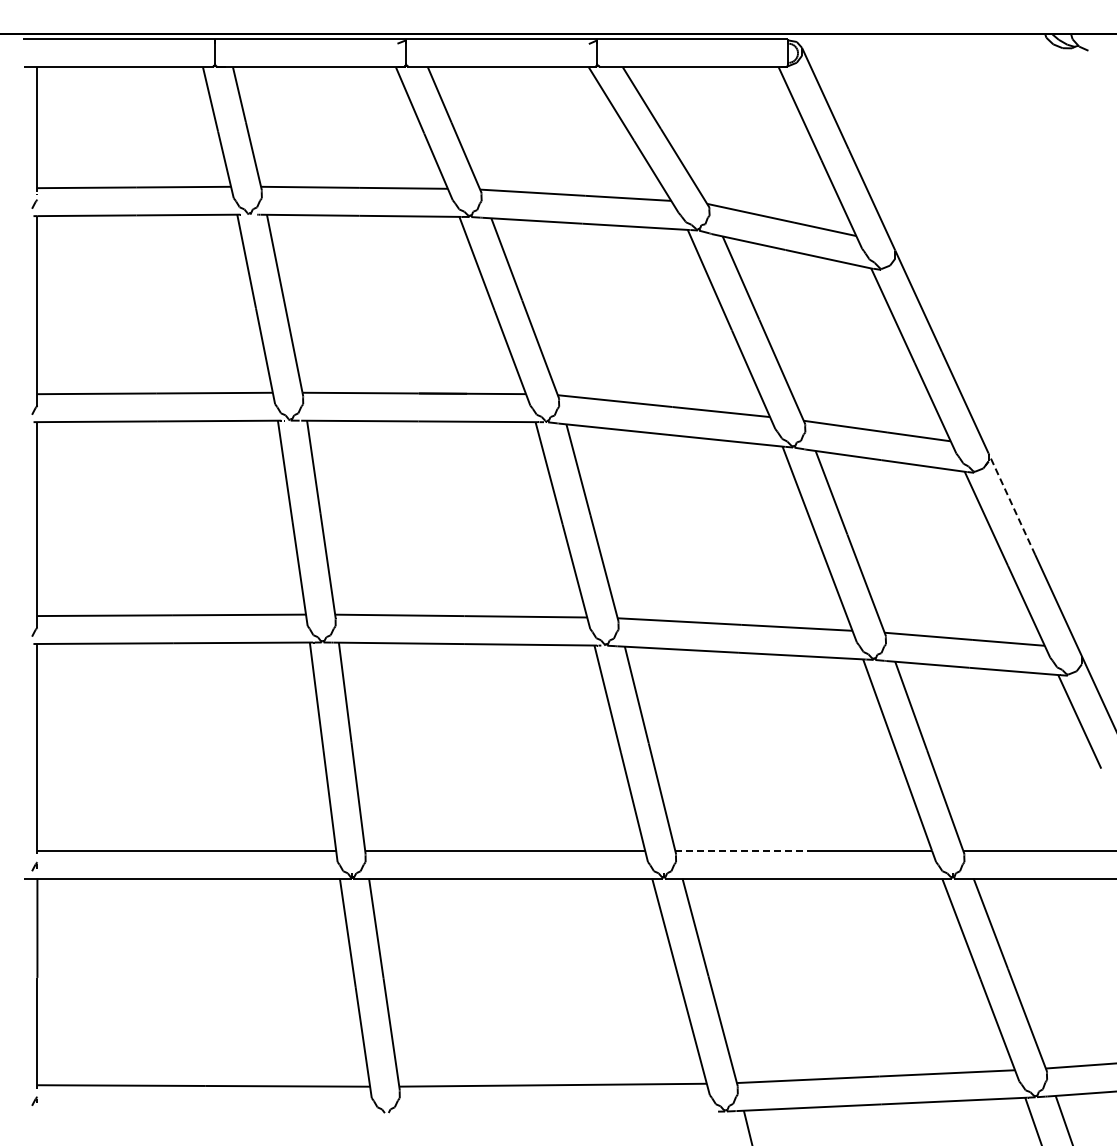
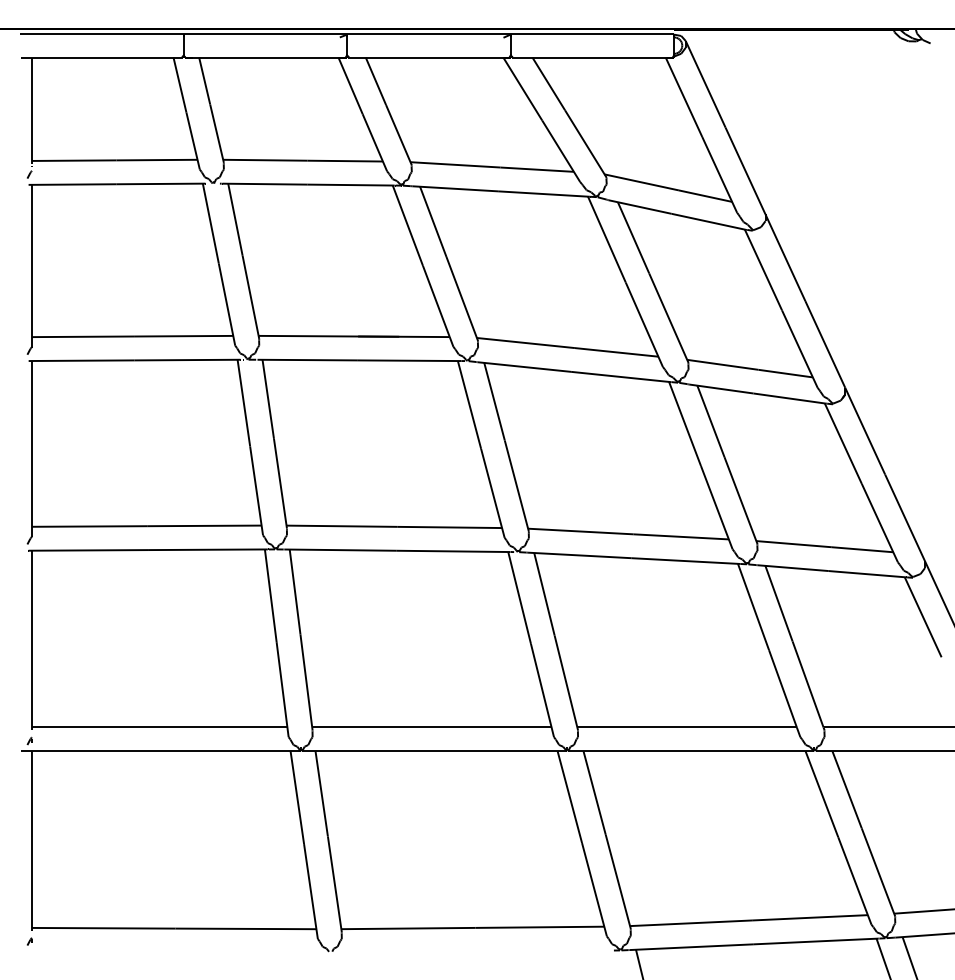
line: (1011, 504) -> (864, 431), dashed -> solid
line: (742, 850) -> (634, 727), dashed -> solid

